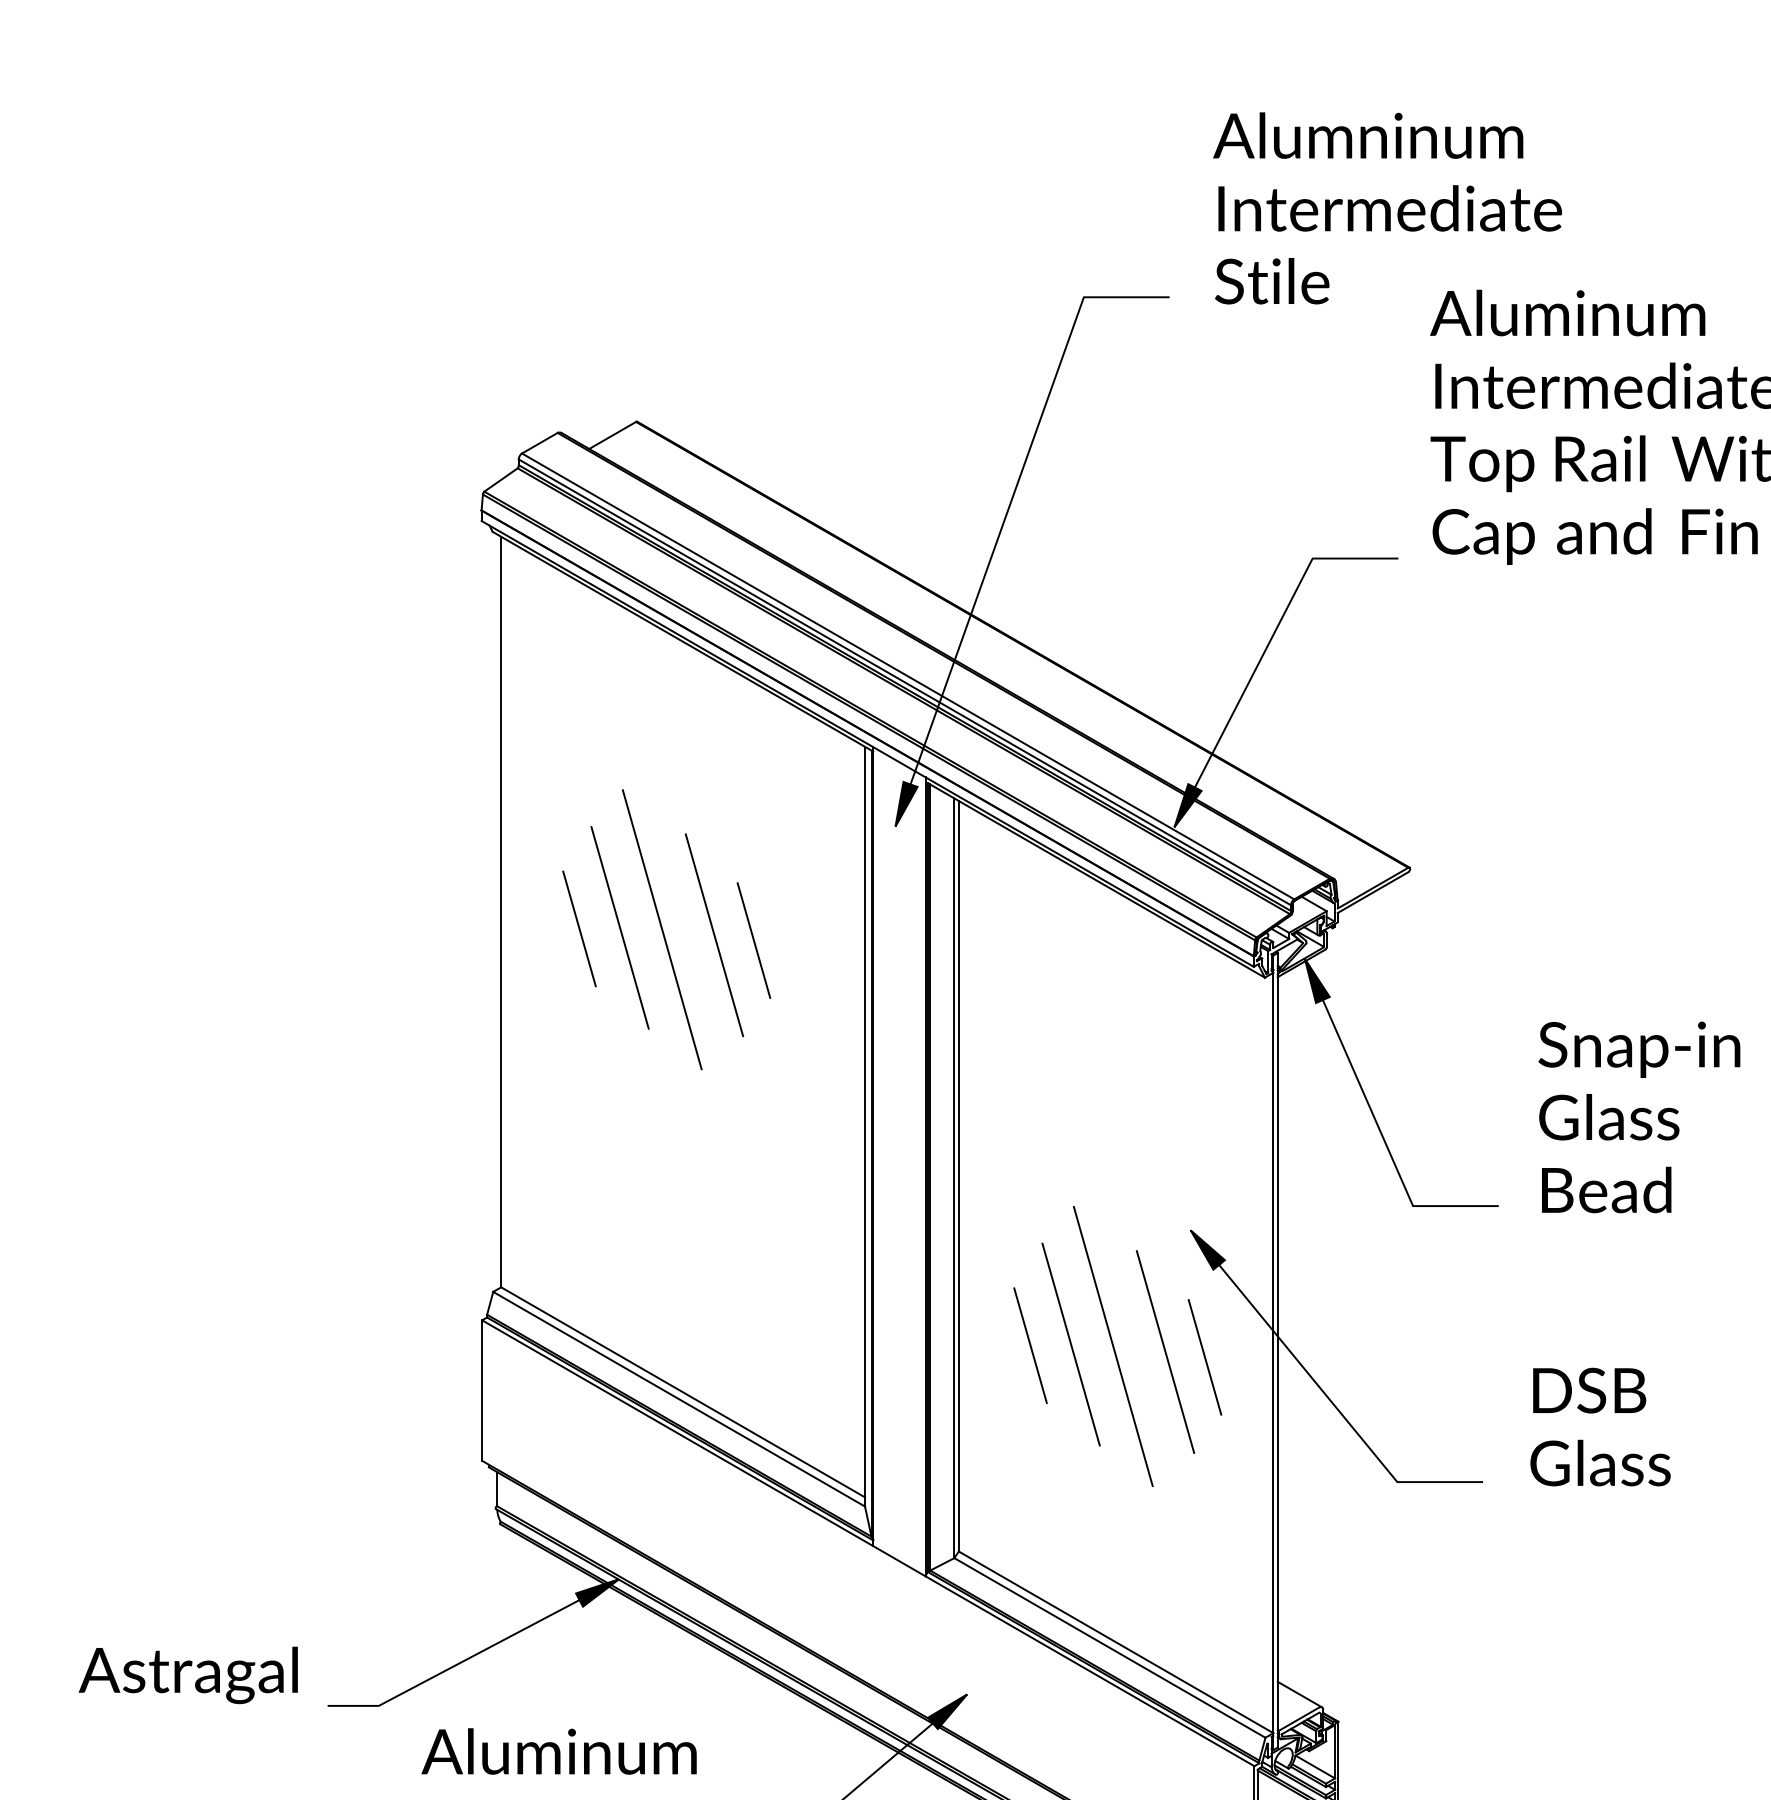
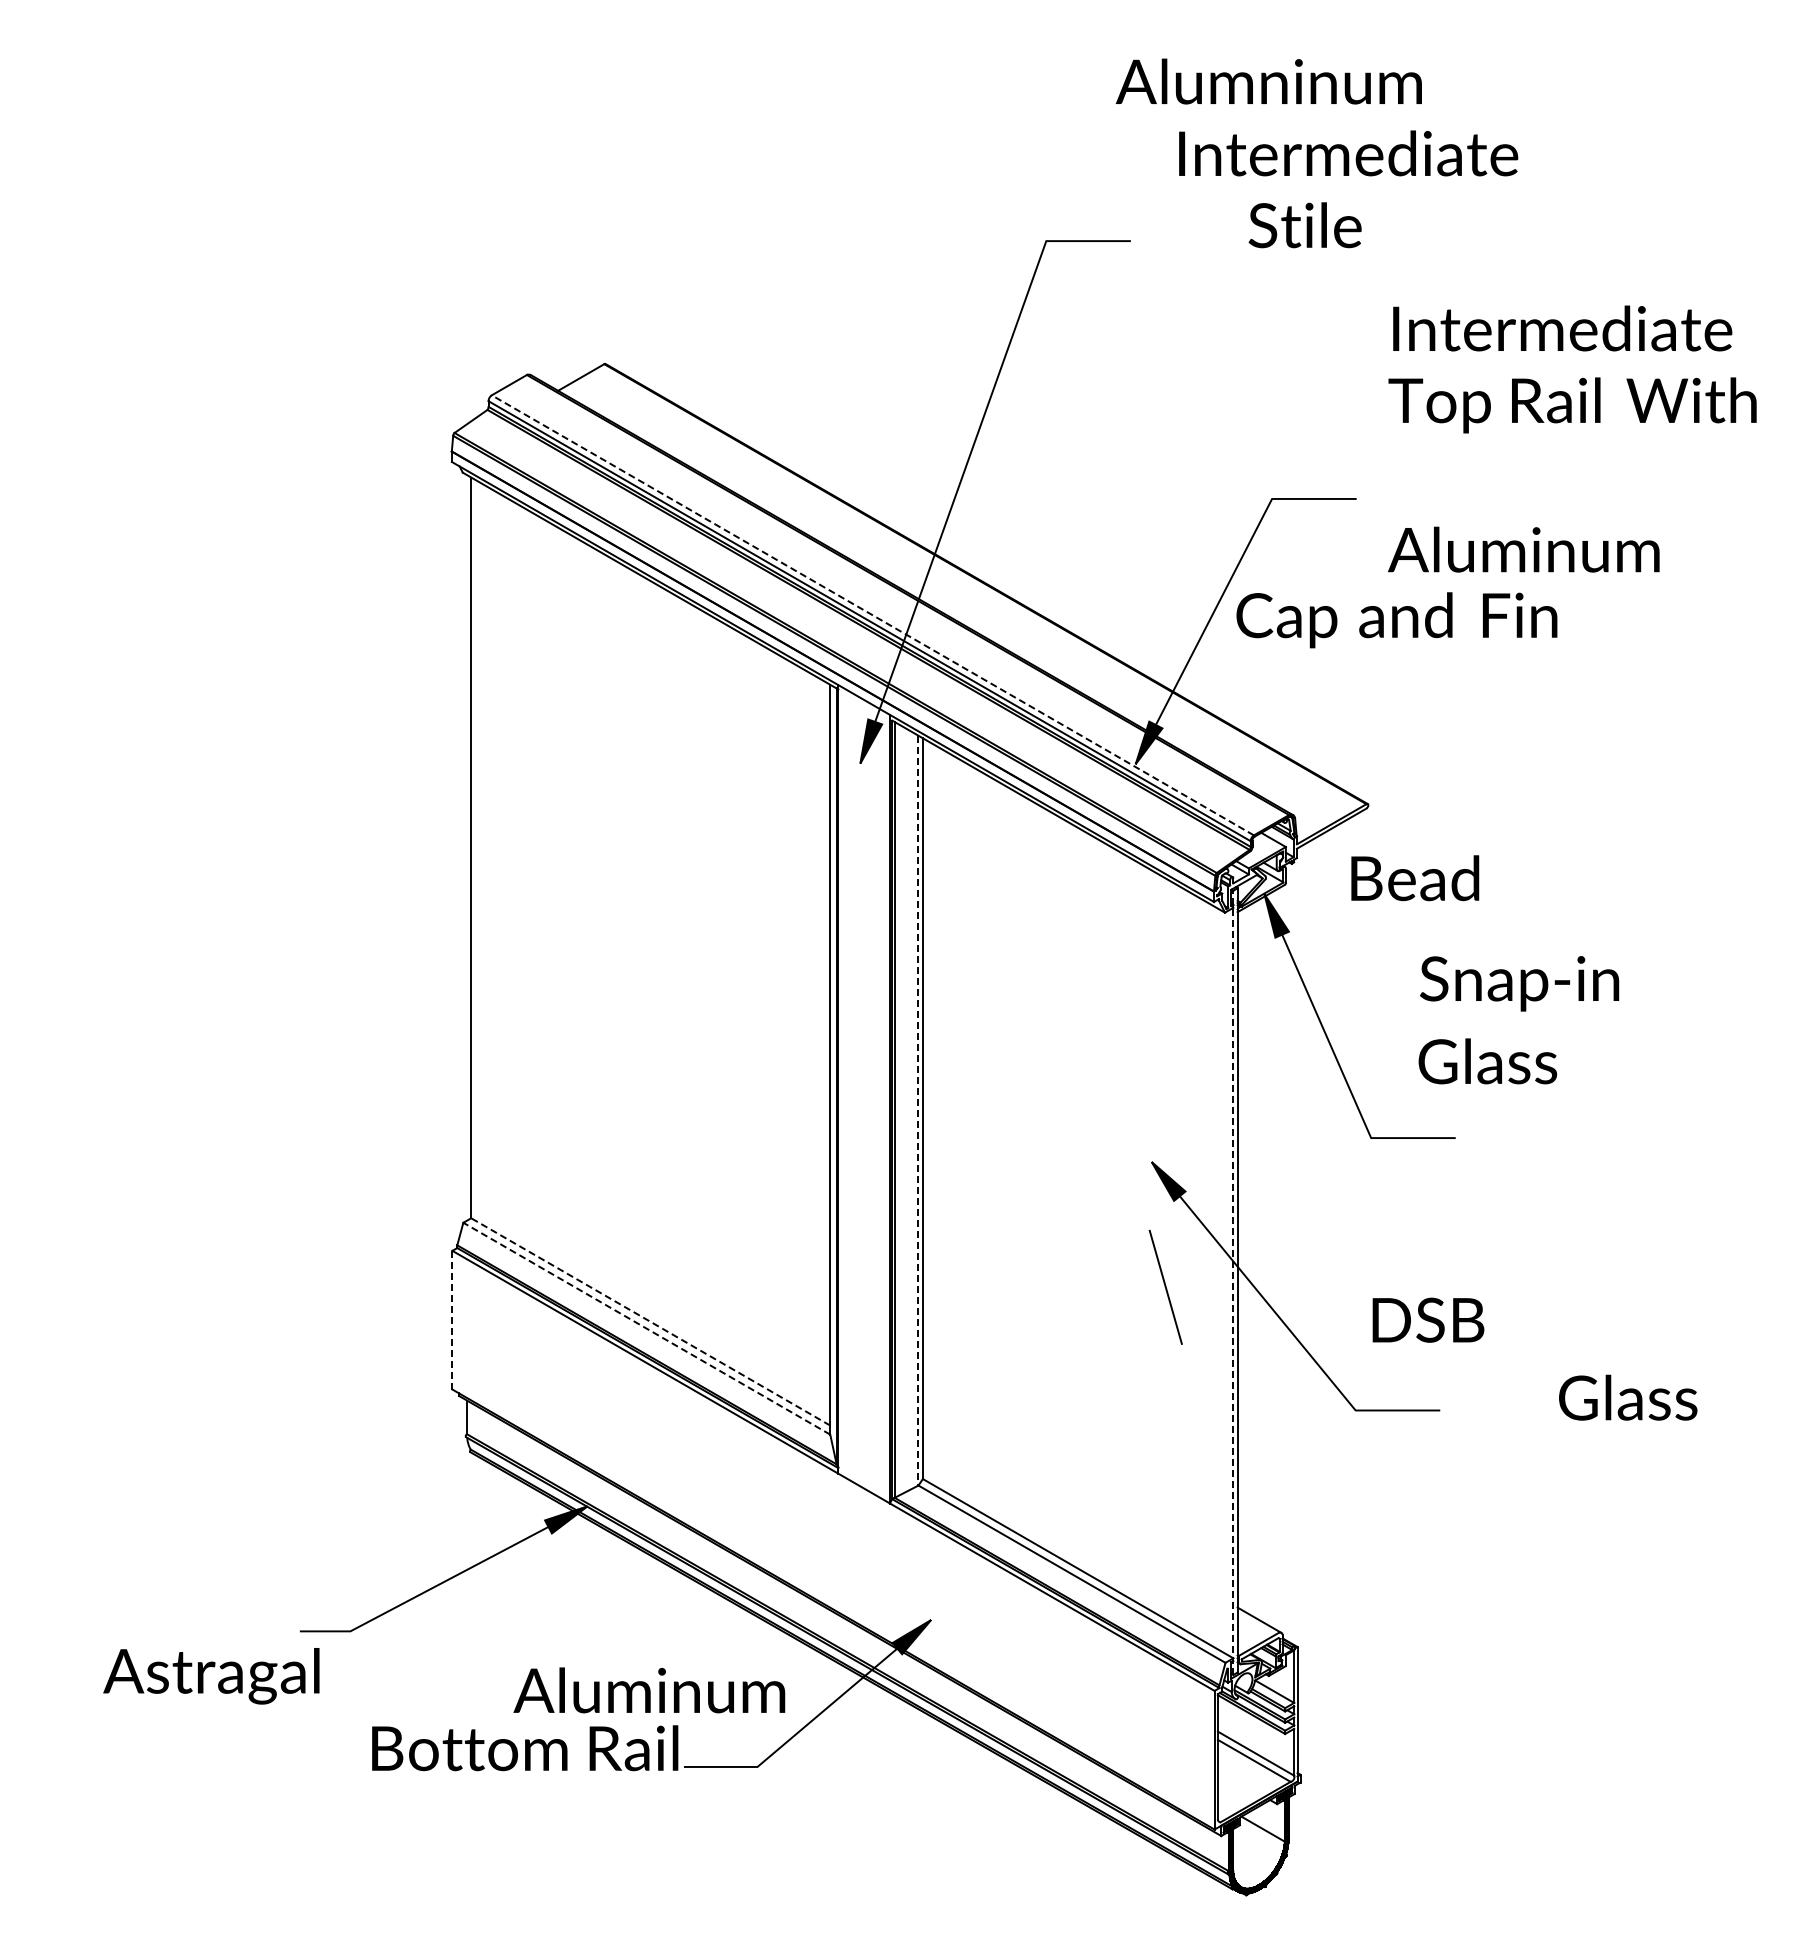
text: (1367, 135) -> (1268, 81), moved
text: (1271, 281) -> (1304, 225), moved
text: (1567, 312) -> (1523, 549), moved
text: (1594, 536) -> (1396, 620), moved
line: (907, 676) -> (872, 615), solid -> dashed
line: (620, 927) -> (588, 863), removed
line: (579, 928) -> (548, 864), removed
line: (662, 929) -> (630, 865), removed
line: (714, 934) -> (681, 870), removed
line: (753, 940) -> (720, 875), removed
text: (1639, 1049) -> (1519, 983), moved
text: (1608, 1117) -> (1487, 1061), moved
line: (954, 1178) -> (918, 1110), solid -> dashed
text: (1606, 1190) -> (1415, 878), moved
line: (1070, 1344) -> (1033, 1274), removed
line: (1030, 1345) -> (993, 1275), removed
line: (1113, 1346) -> (1075, 1276), removed
line: (1165, 1351) -> (1126, 1281), removed
line: (1273, 1352) -> (1233, 1282), solid -> dashed
line: (482, 1389) -> (452, 1319), solid -> dashed
text: (1589, 1389) -> (1428, 1319), moved
line: (682, 1391) -> (650, 1321), solid -> dashed
line: (678, 1399) -> (646, 1328), solid -> dashed
text: (1600, 1462) -> (1628, 1397), moved
text: (188, 1675) -> (211, 1676), moved
text: (559, 1751) -> (649, 1690), moved

